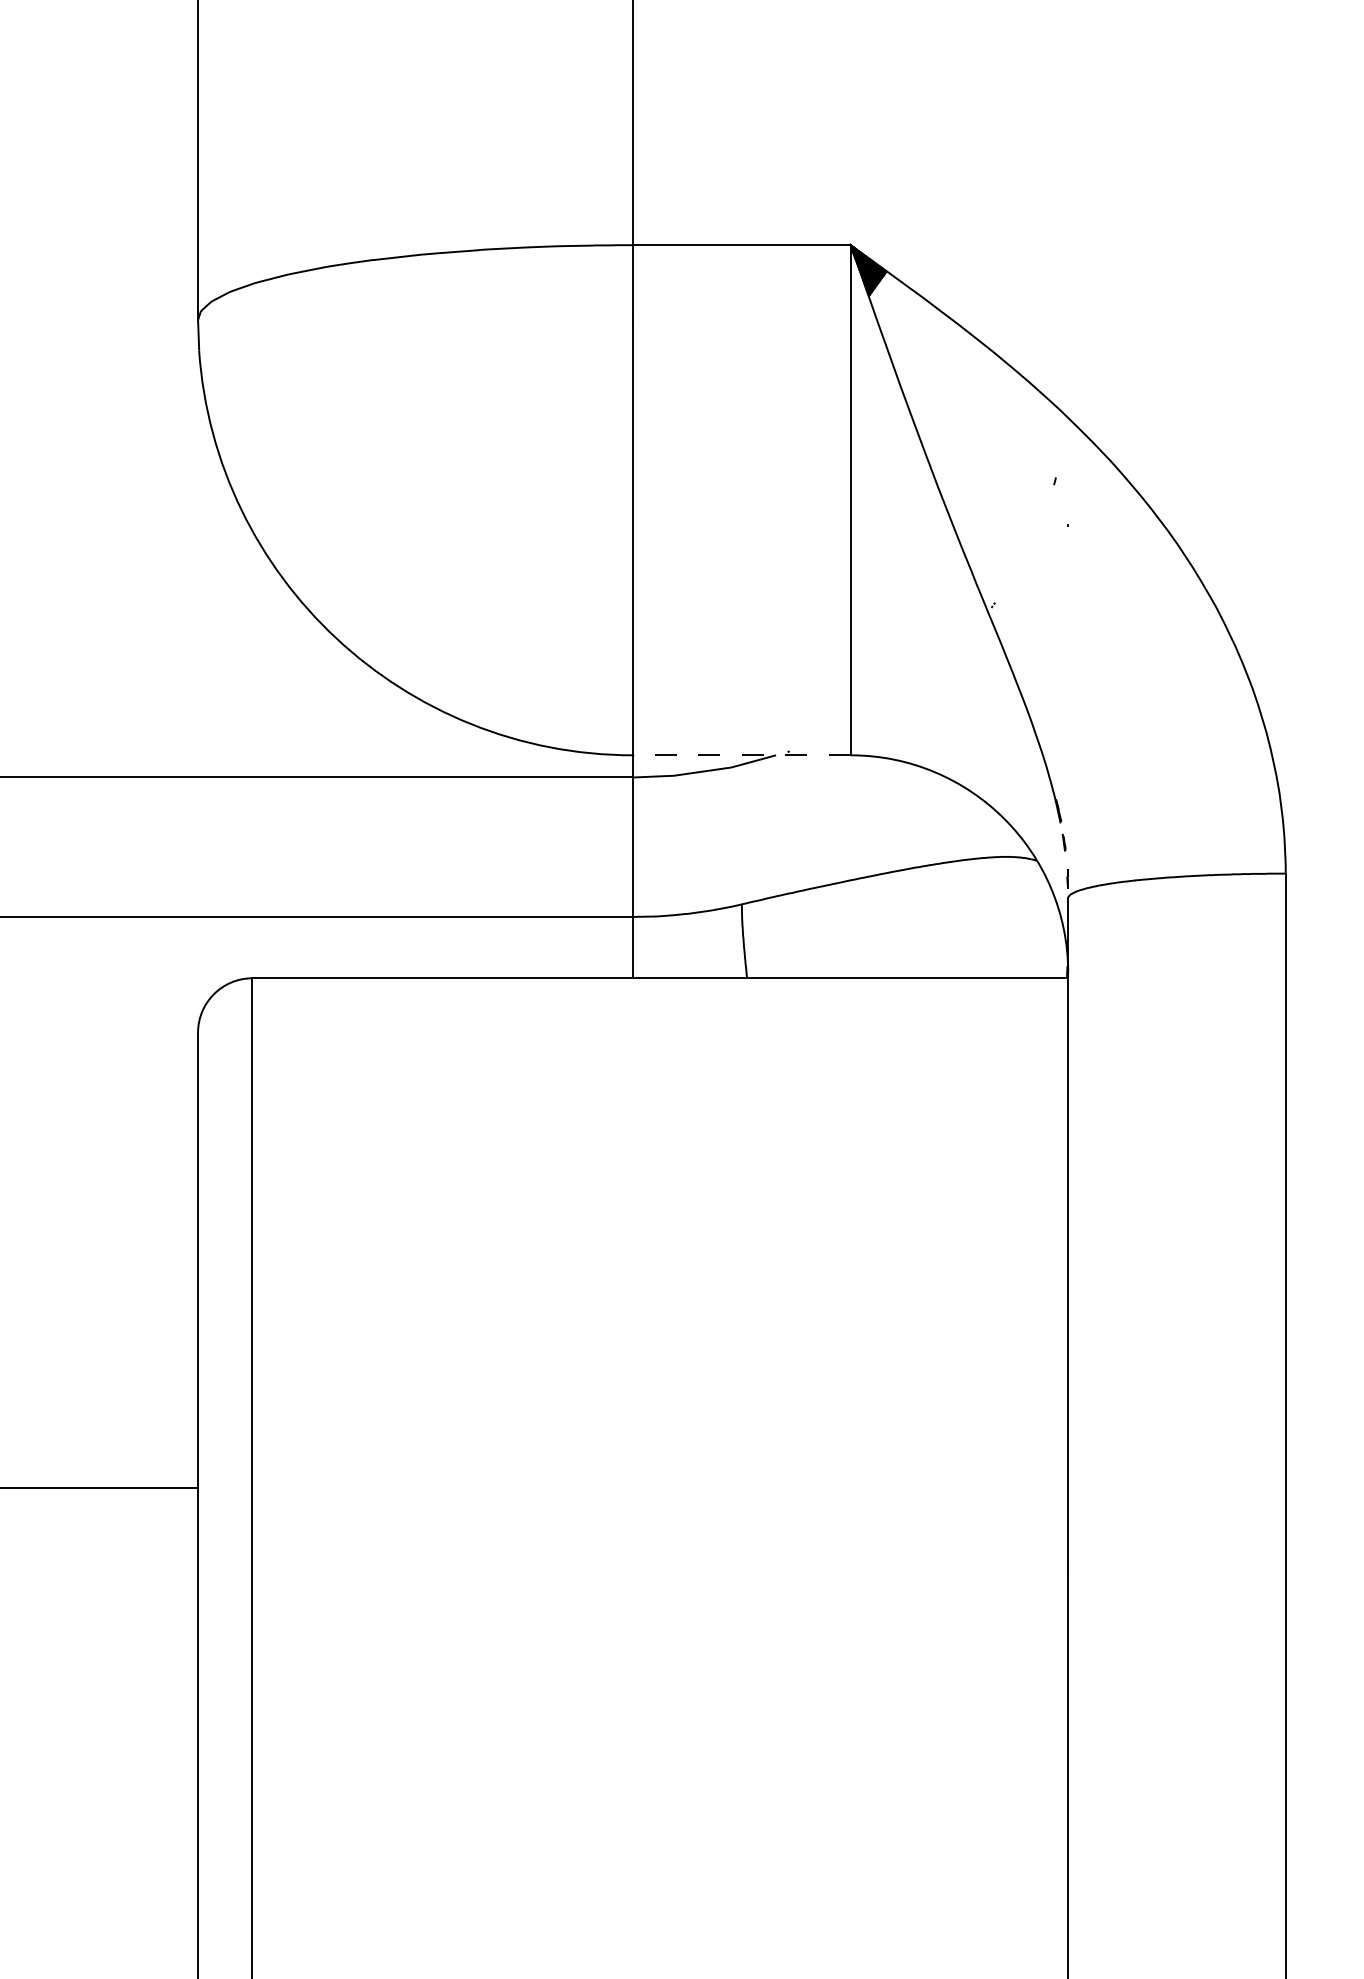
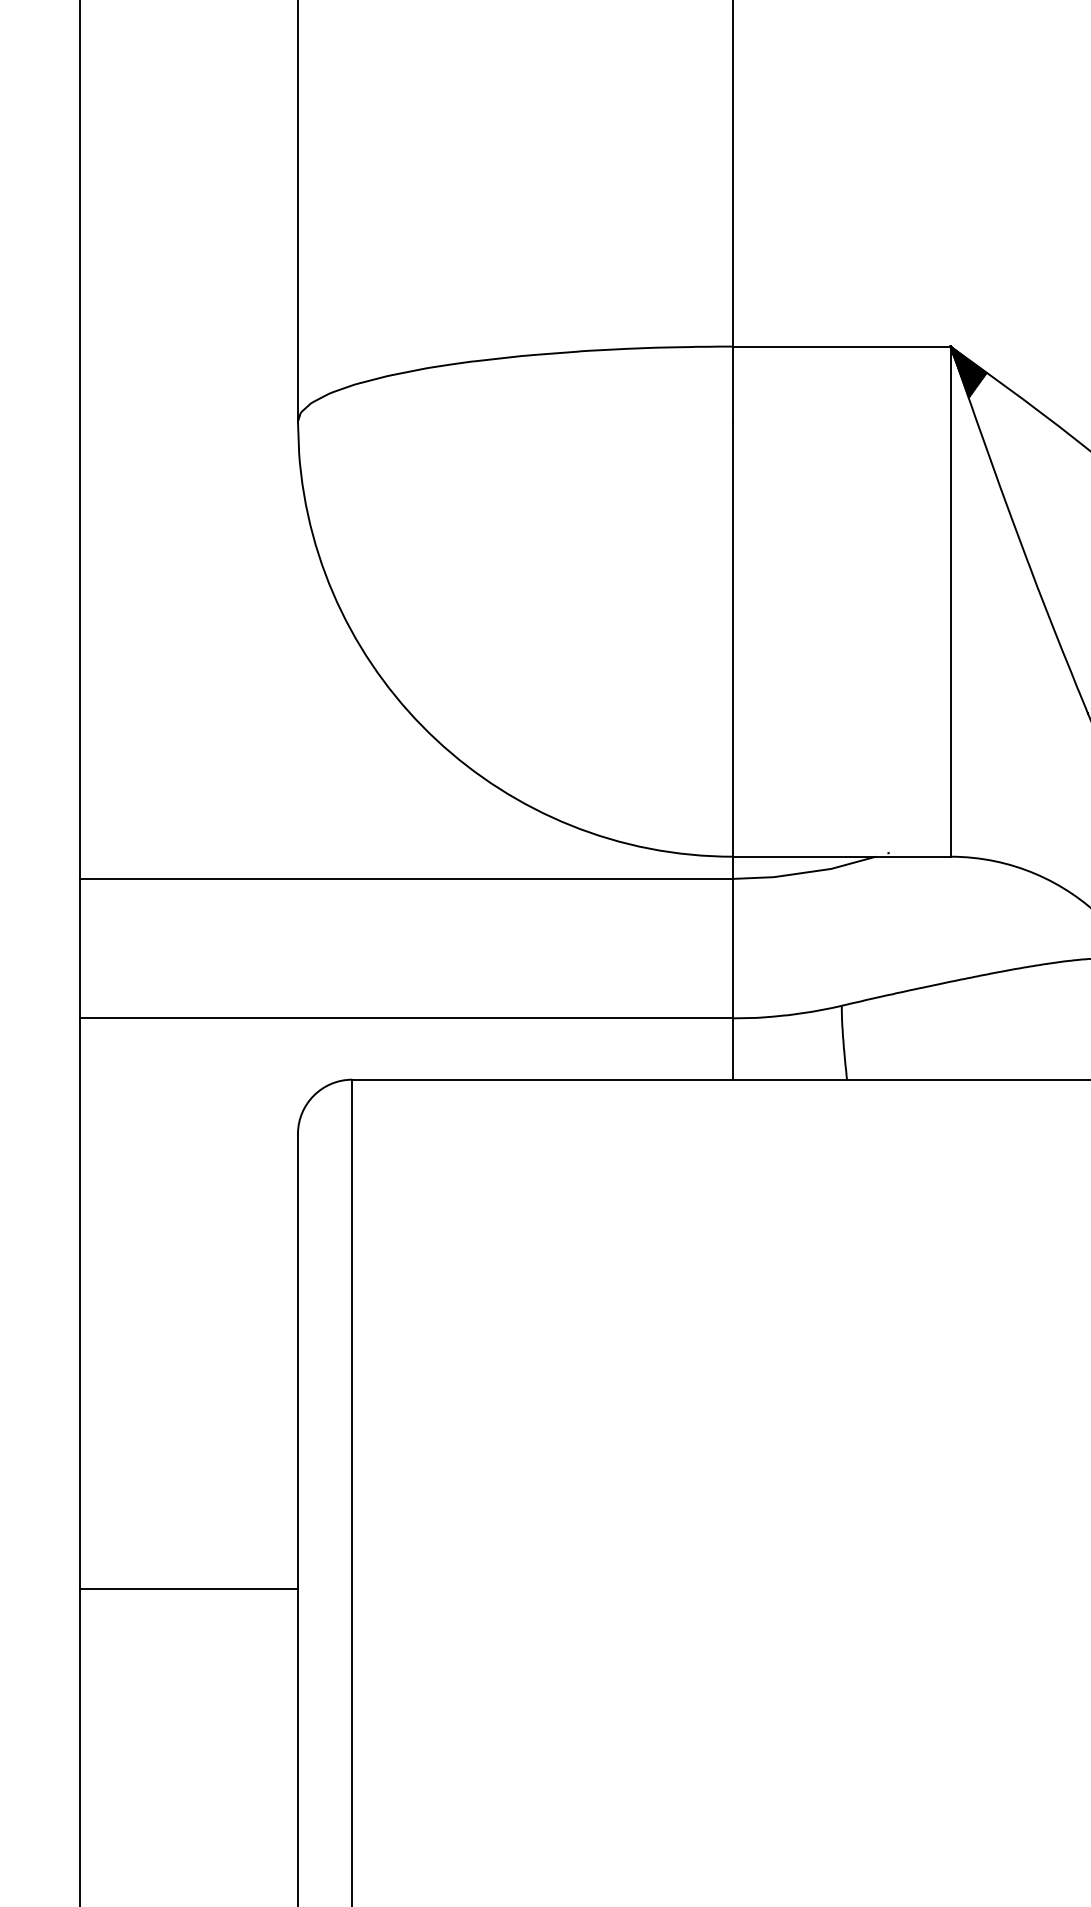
line: (741, 755) -> (841, 856), dashed -> solid

